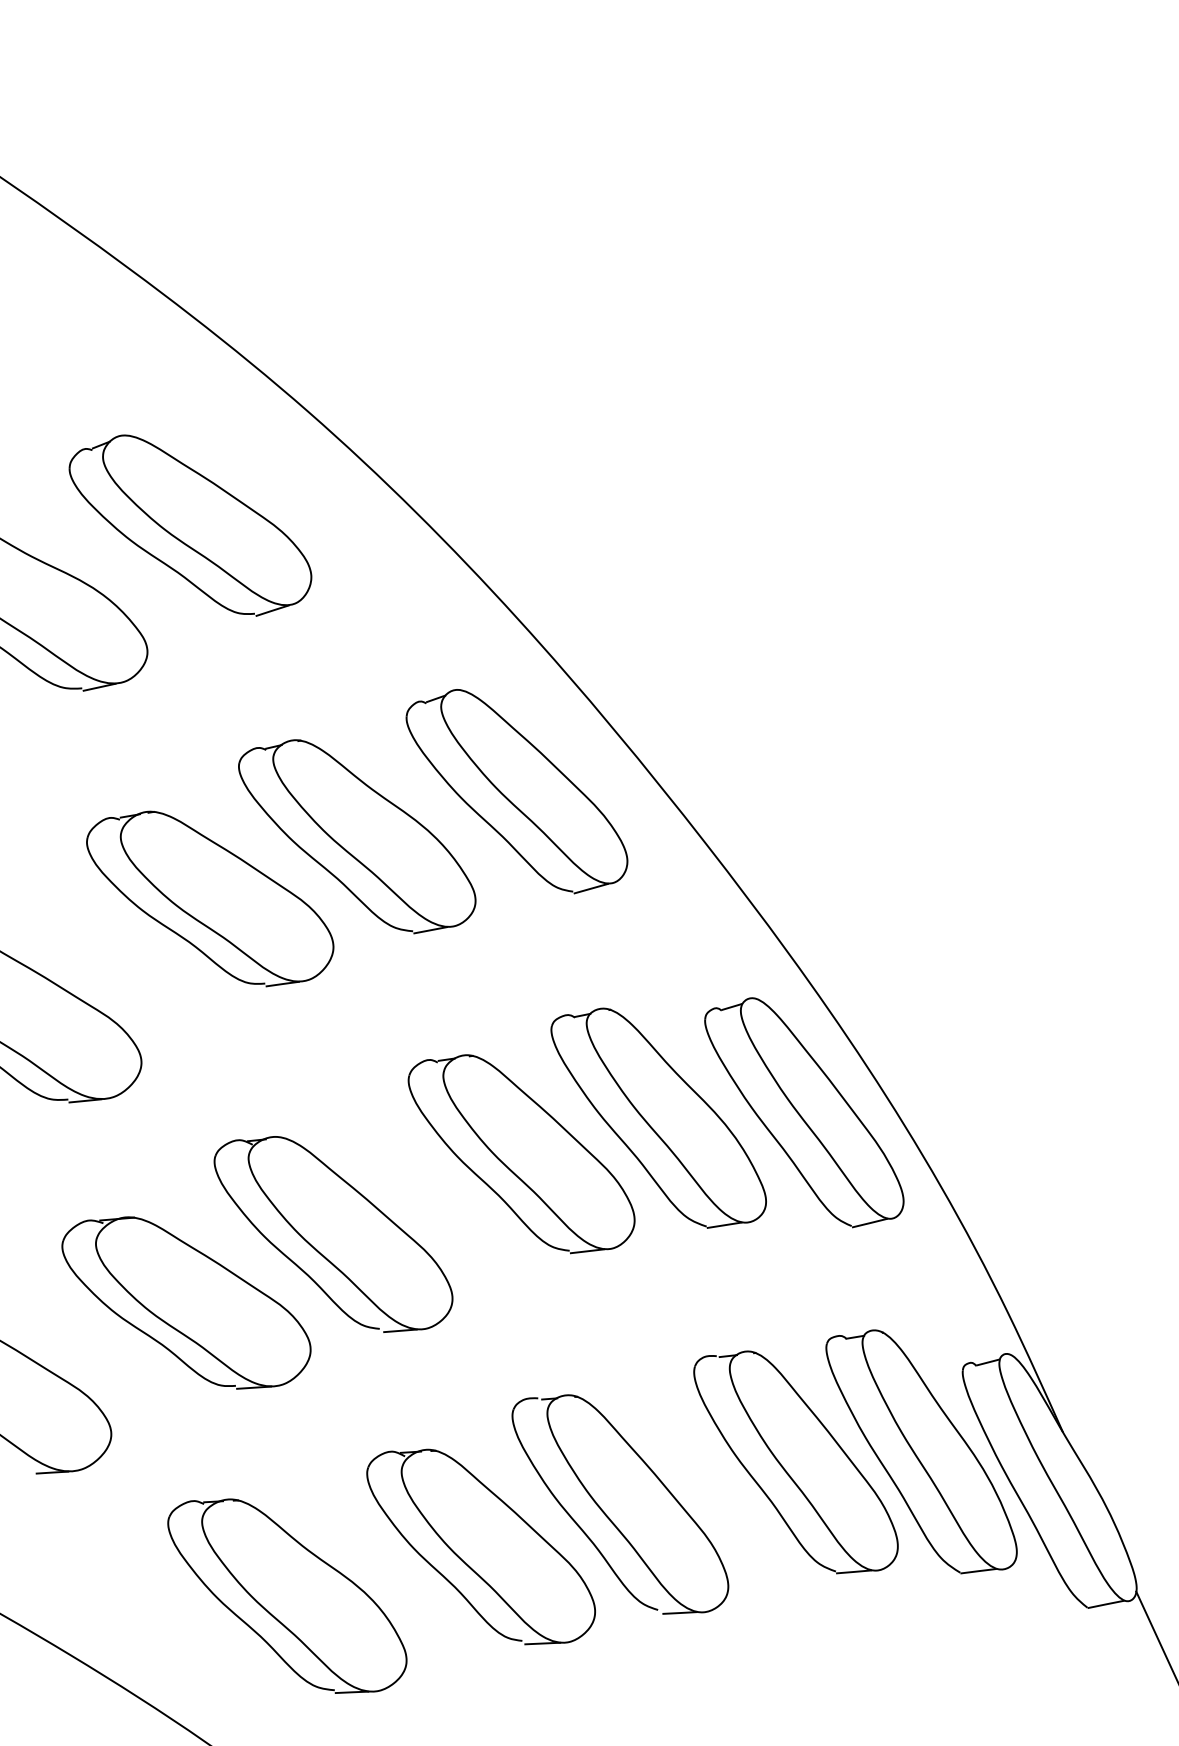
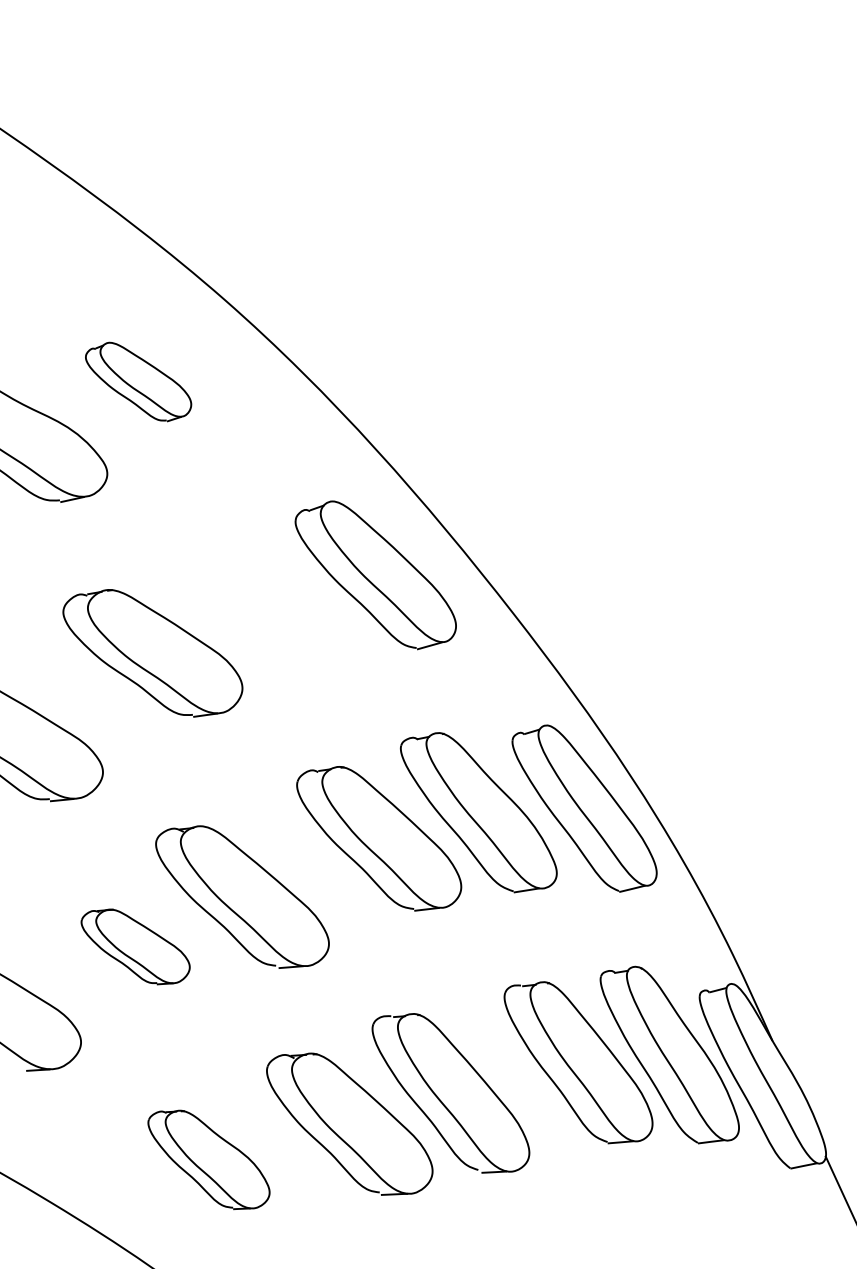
part: (190, 525) -> (138, 382), size x0.6
part: (357, 836) -> (259, 607), removed
part: (186, 1302) -> (135, 946), size x0.6
part: (287, 1595) -> (209, 1159), size x0.7

